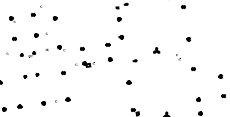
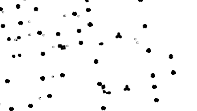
part: (98, 24) -> (71, 14), added
part: (31, 75) -> (16, 55), size x0.6
part: (55, 100) -> (52, 76), moved

